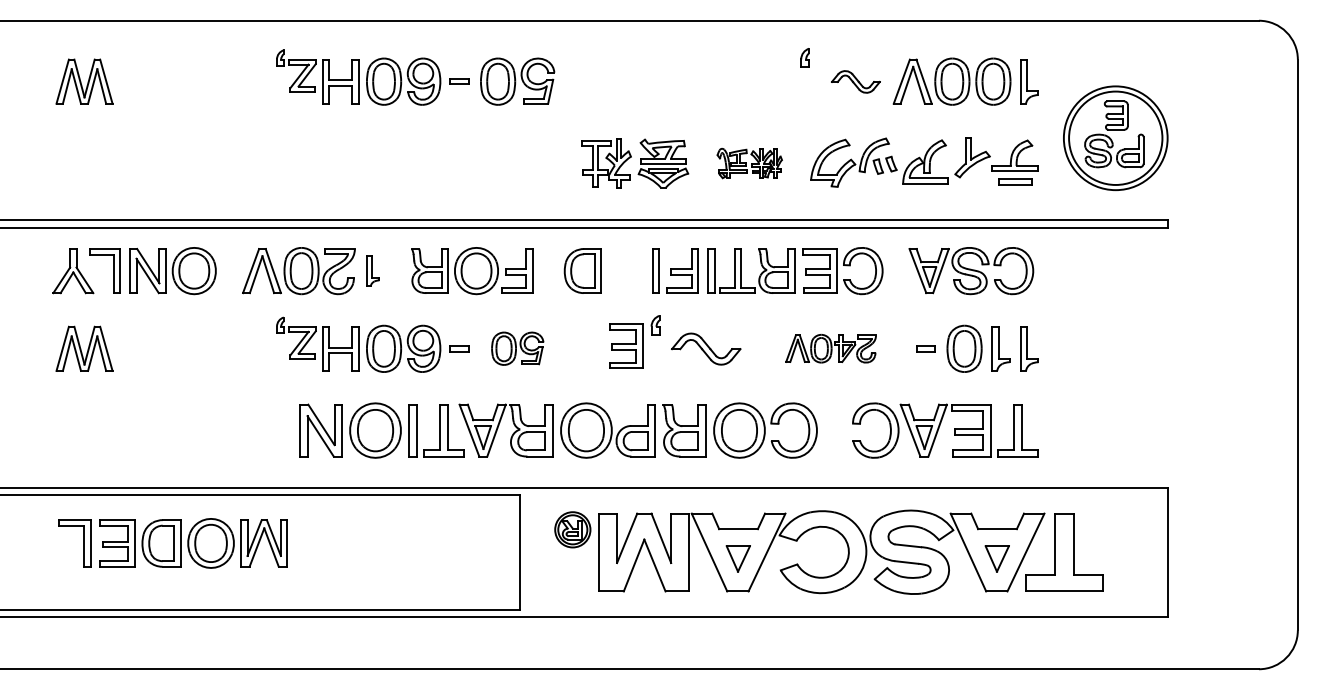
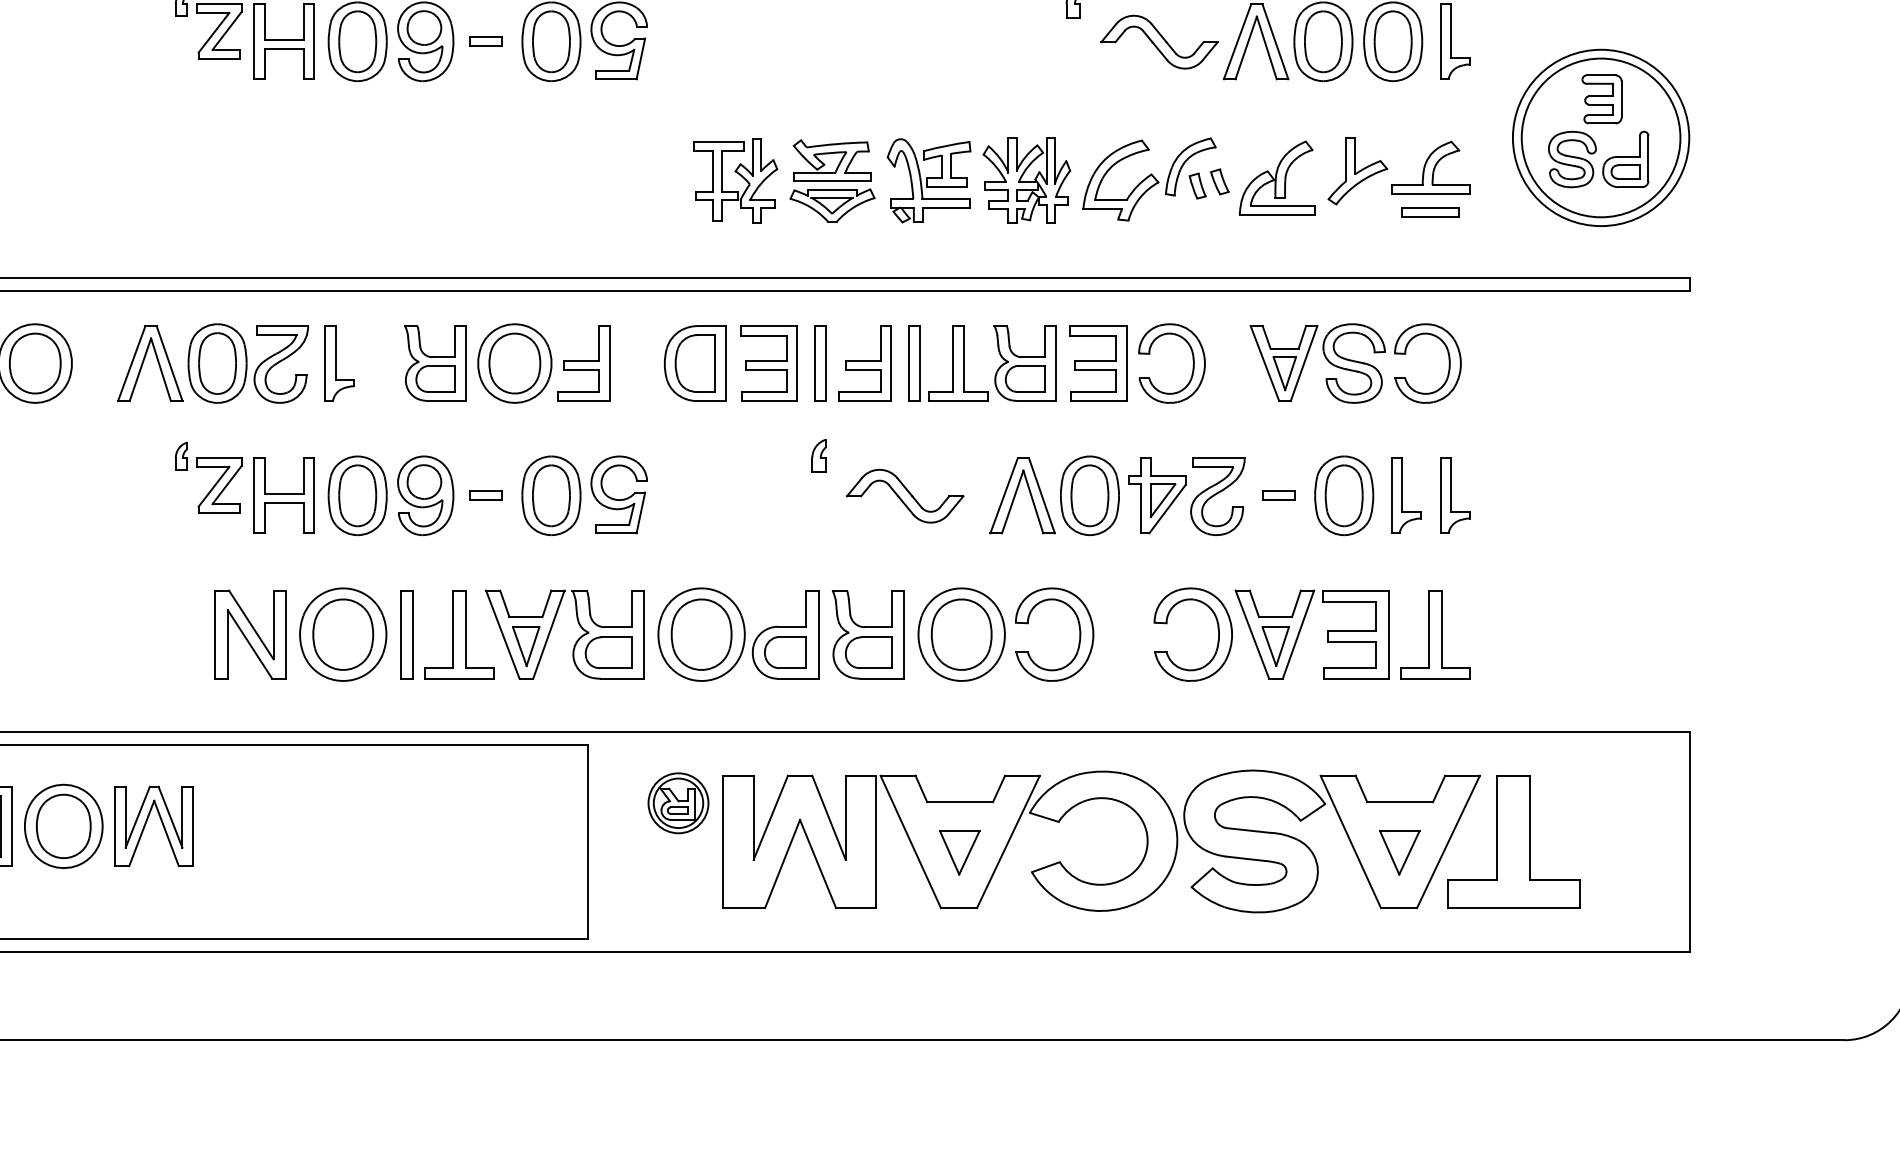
part: (855, 81) -> (1158, 41), size x1.43
part: (749, 163) -> (978, 180), size x1.67
part: (373, 270) -> (339, 362), size x1.43
part: (626, 345) -> (769, 362), moved
part: (517, 348) -> (584, 495), size x1.43
part: (830, 348) -> (1116, 495), size x1.67

